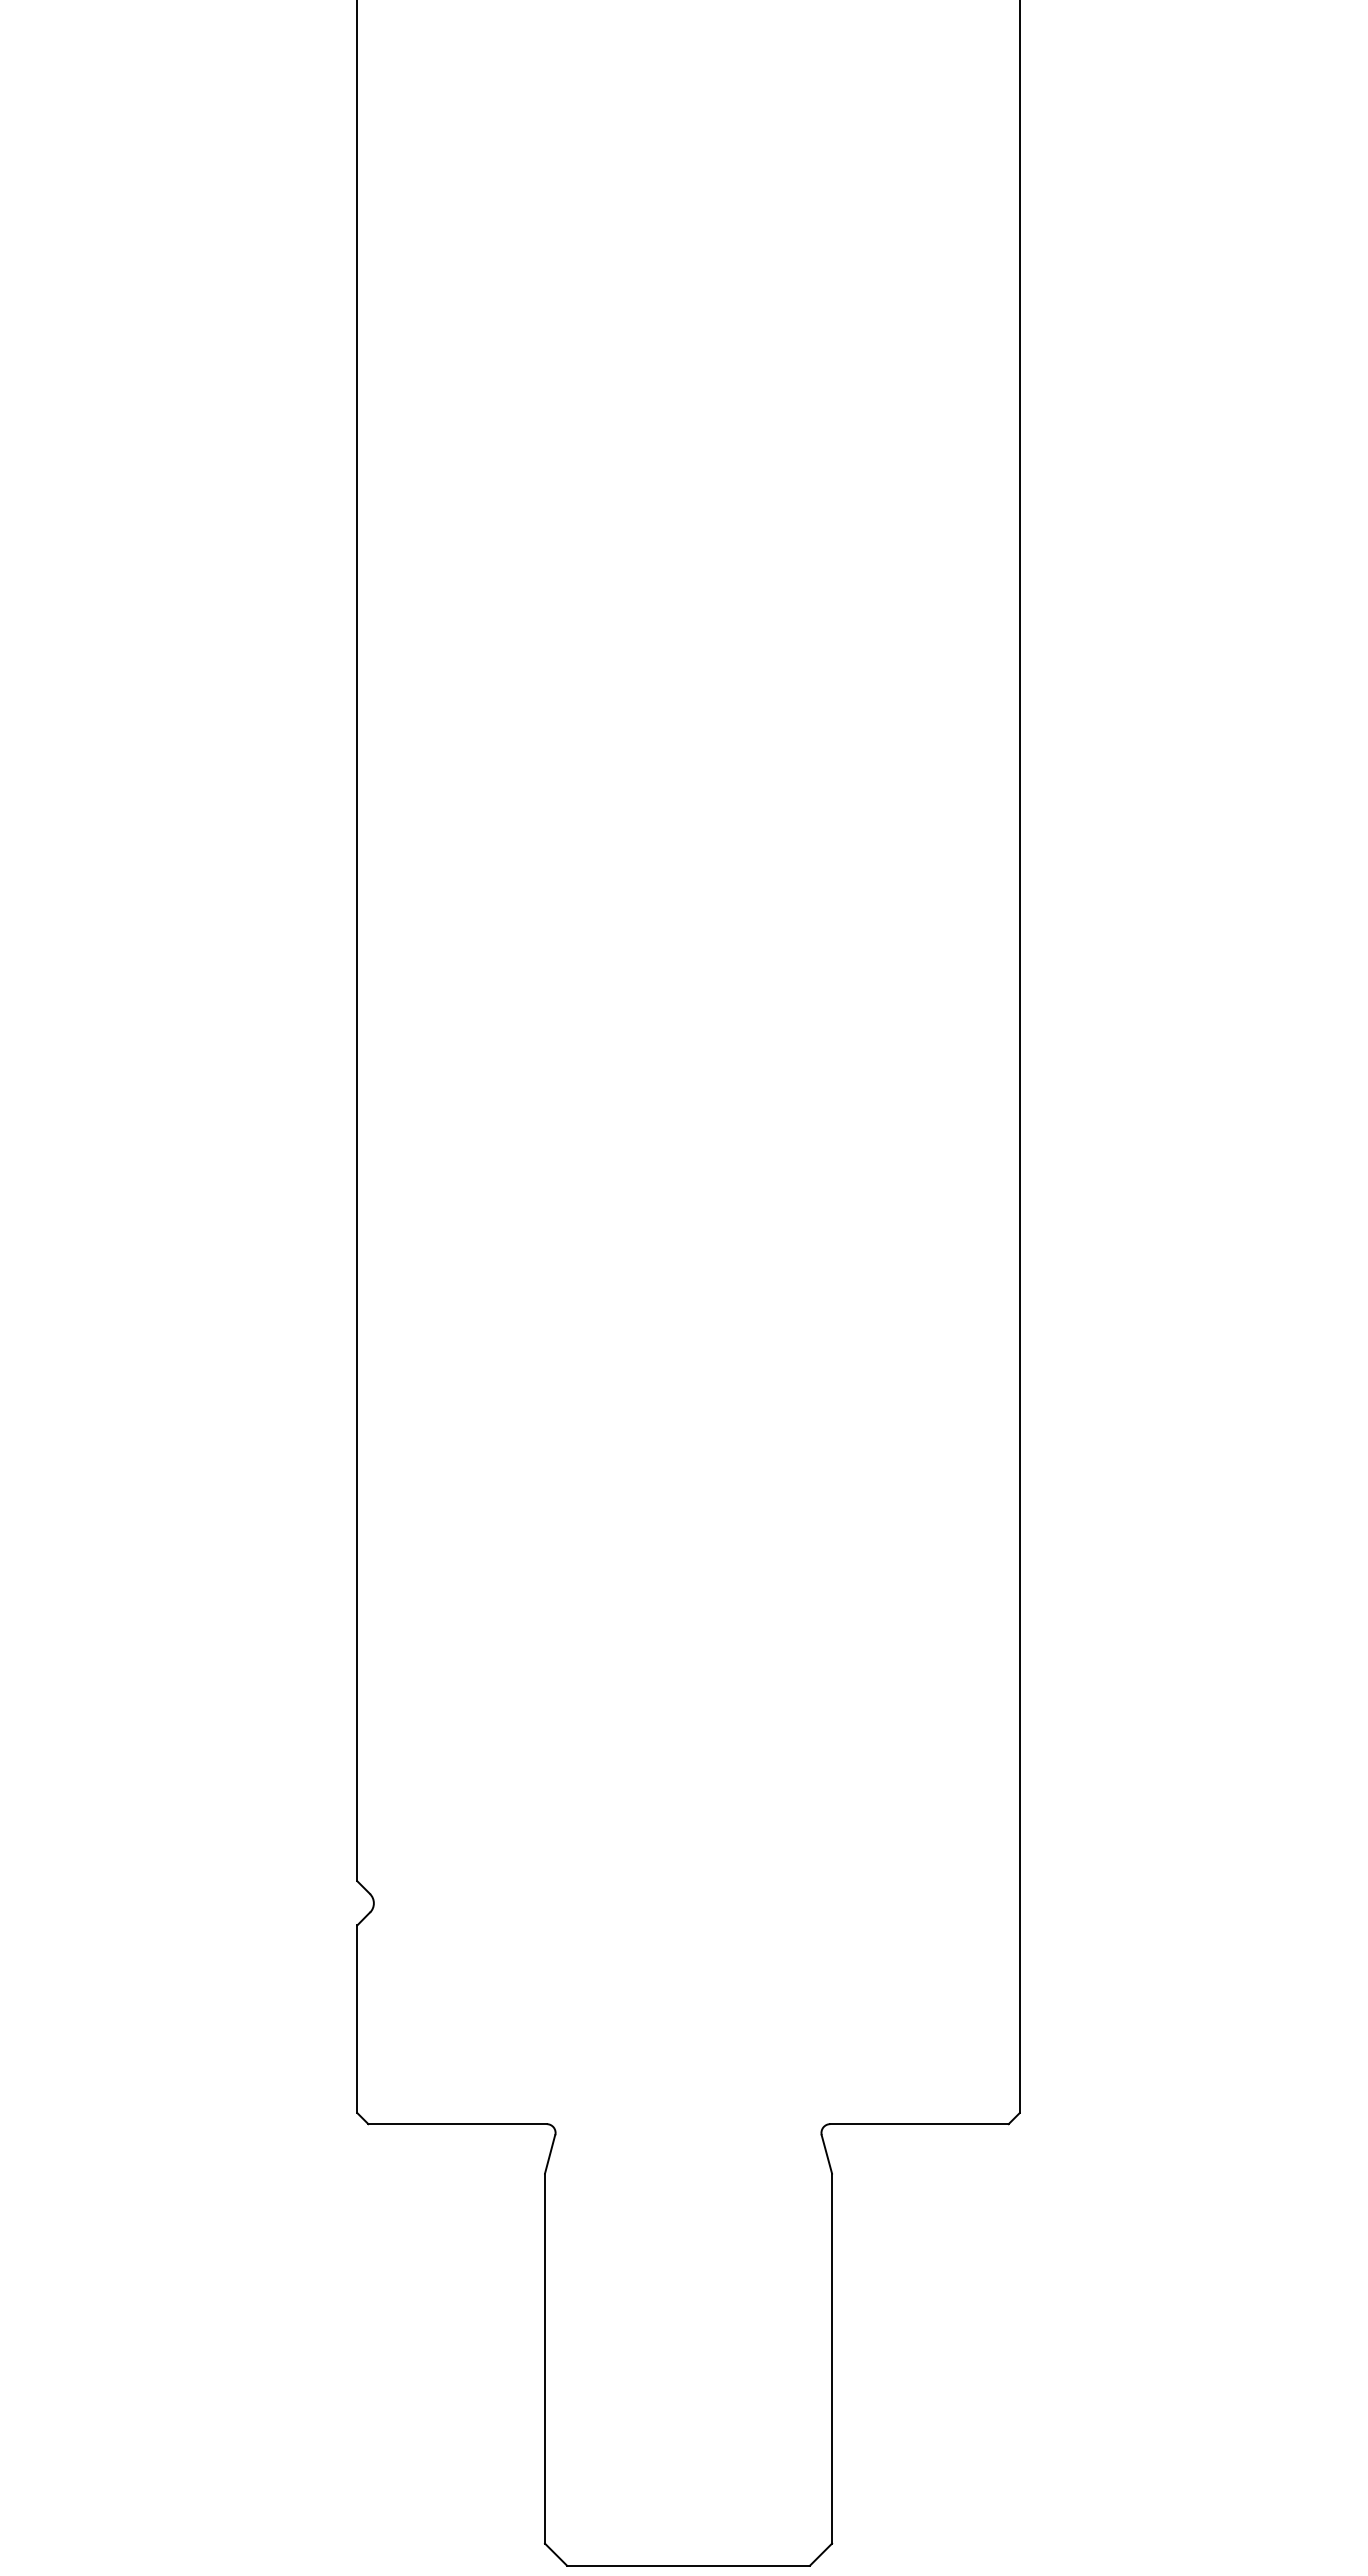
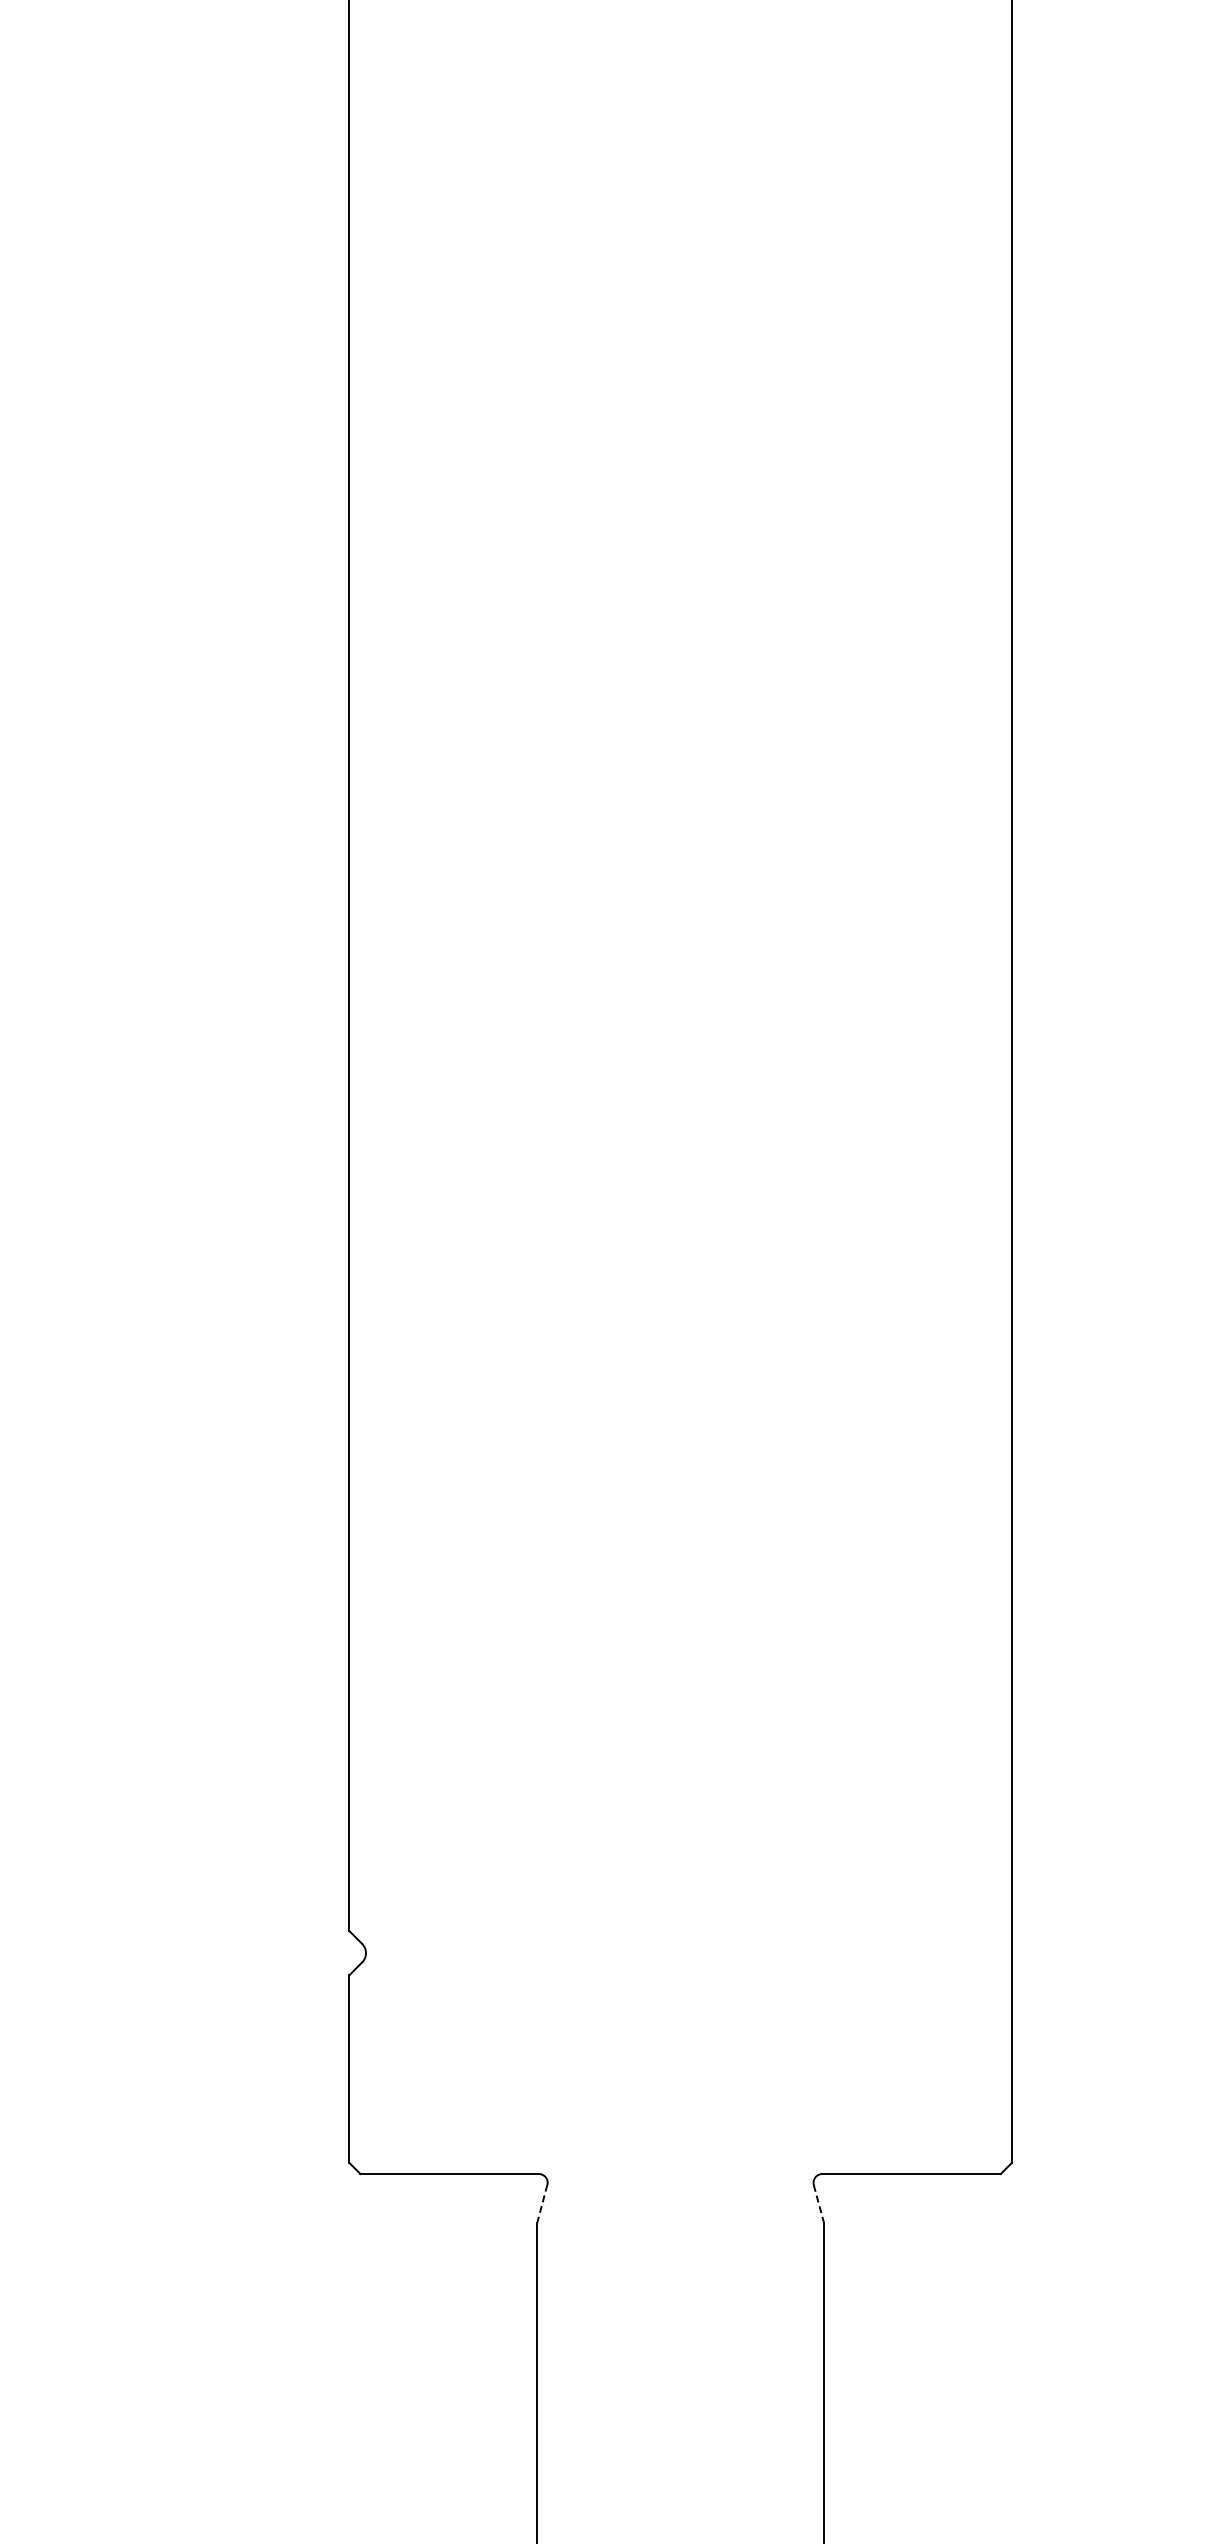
line: (550, 2154) -> (542, 2204), solid -> dashed
line: (826, 2154) -> (818, 2204), solid -> dashed

